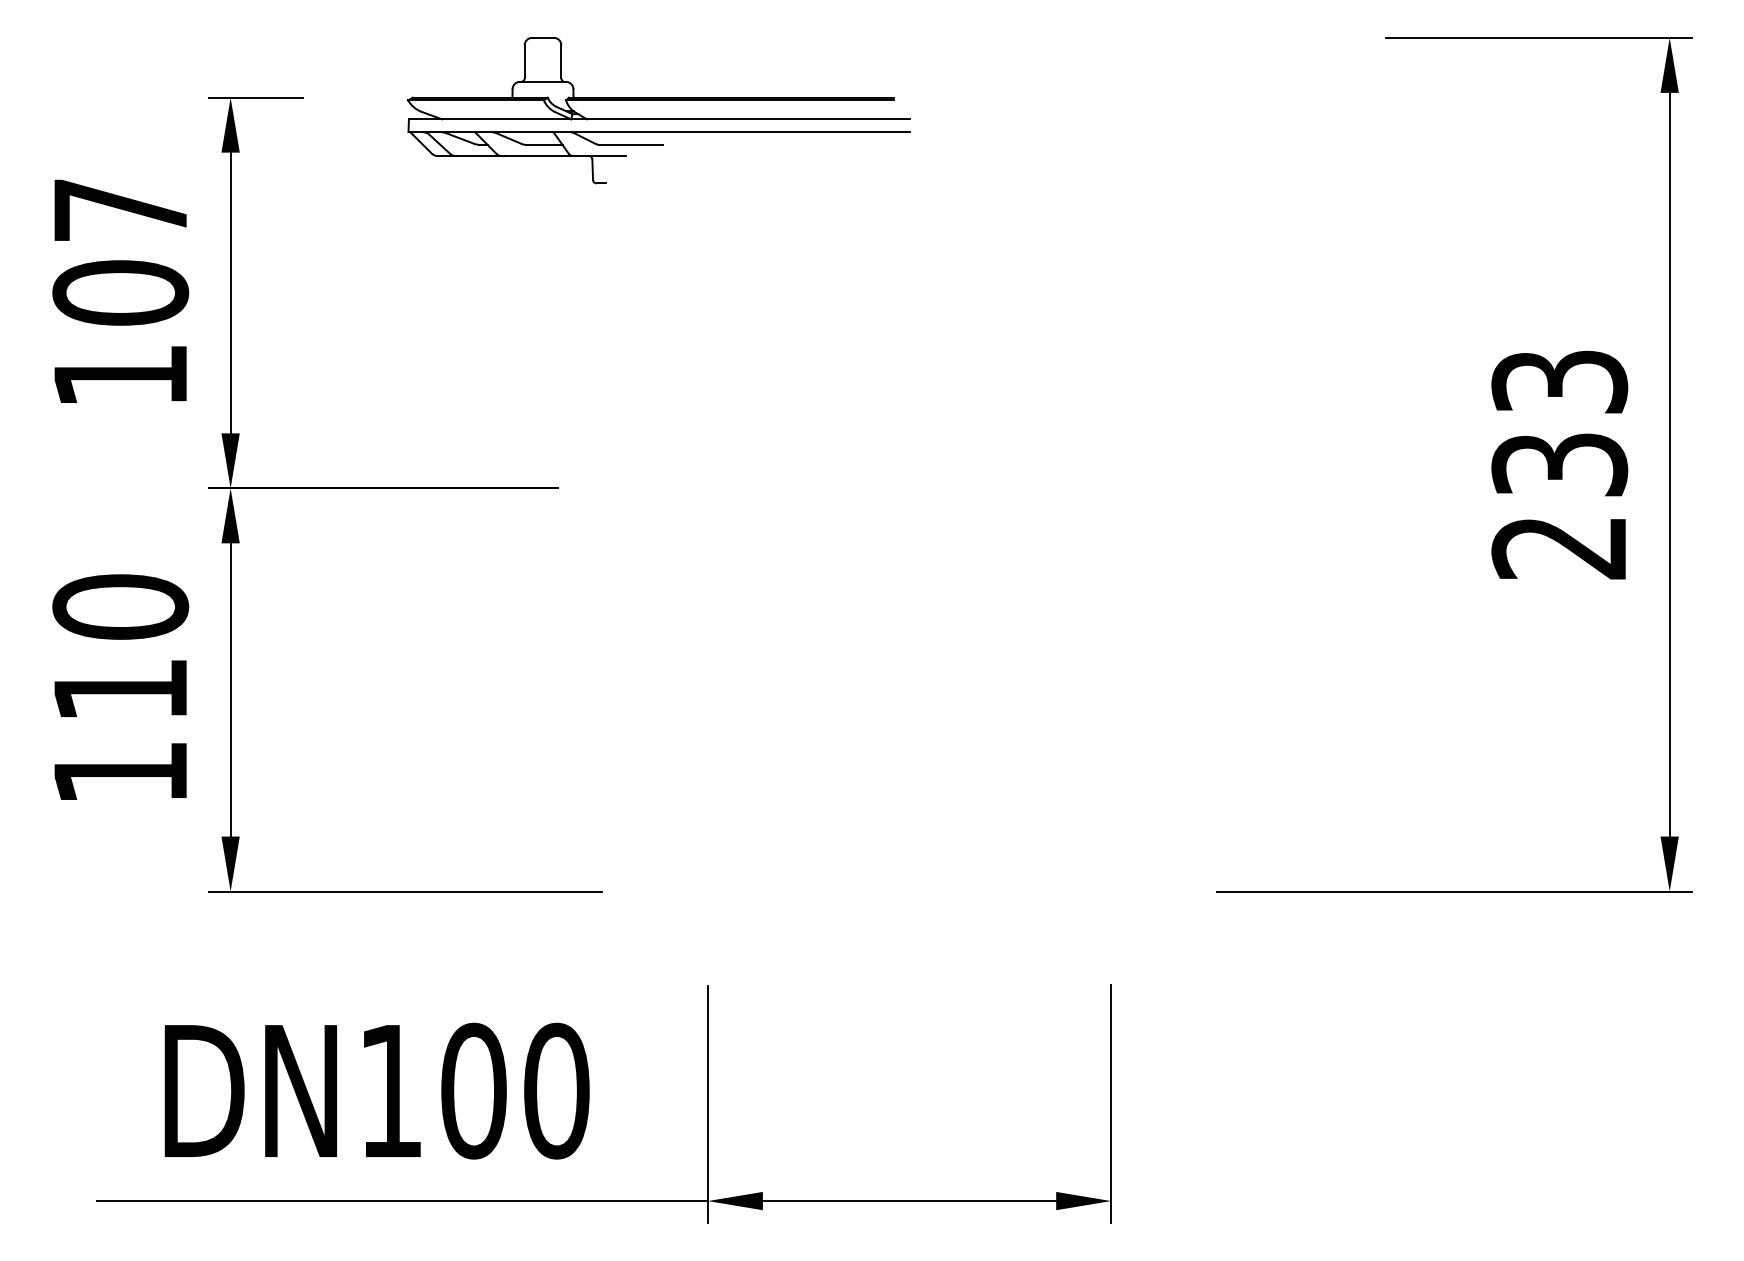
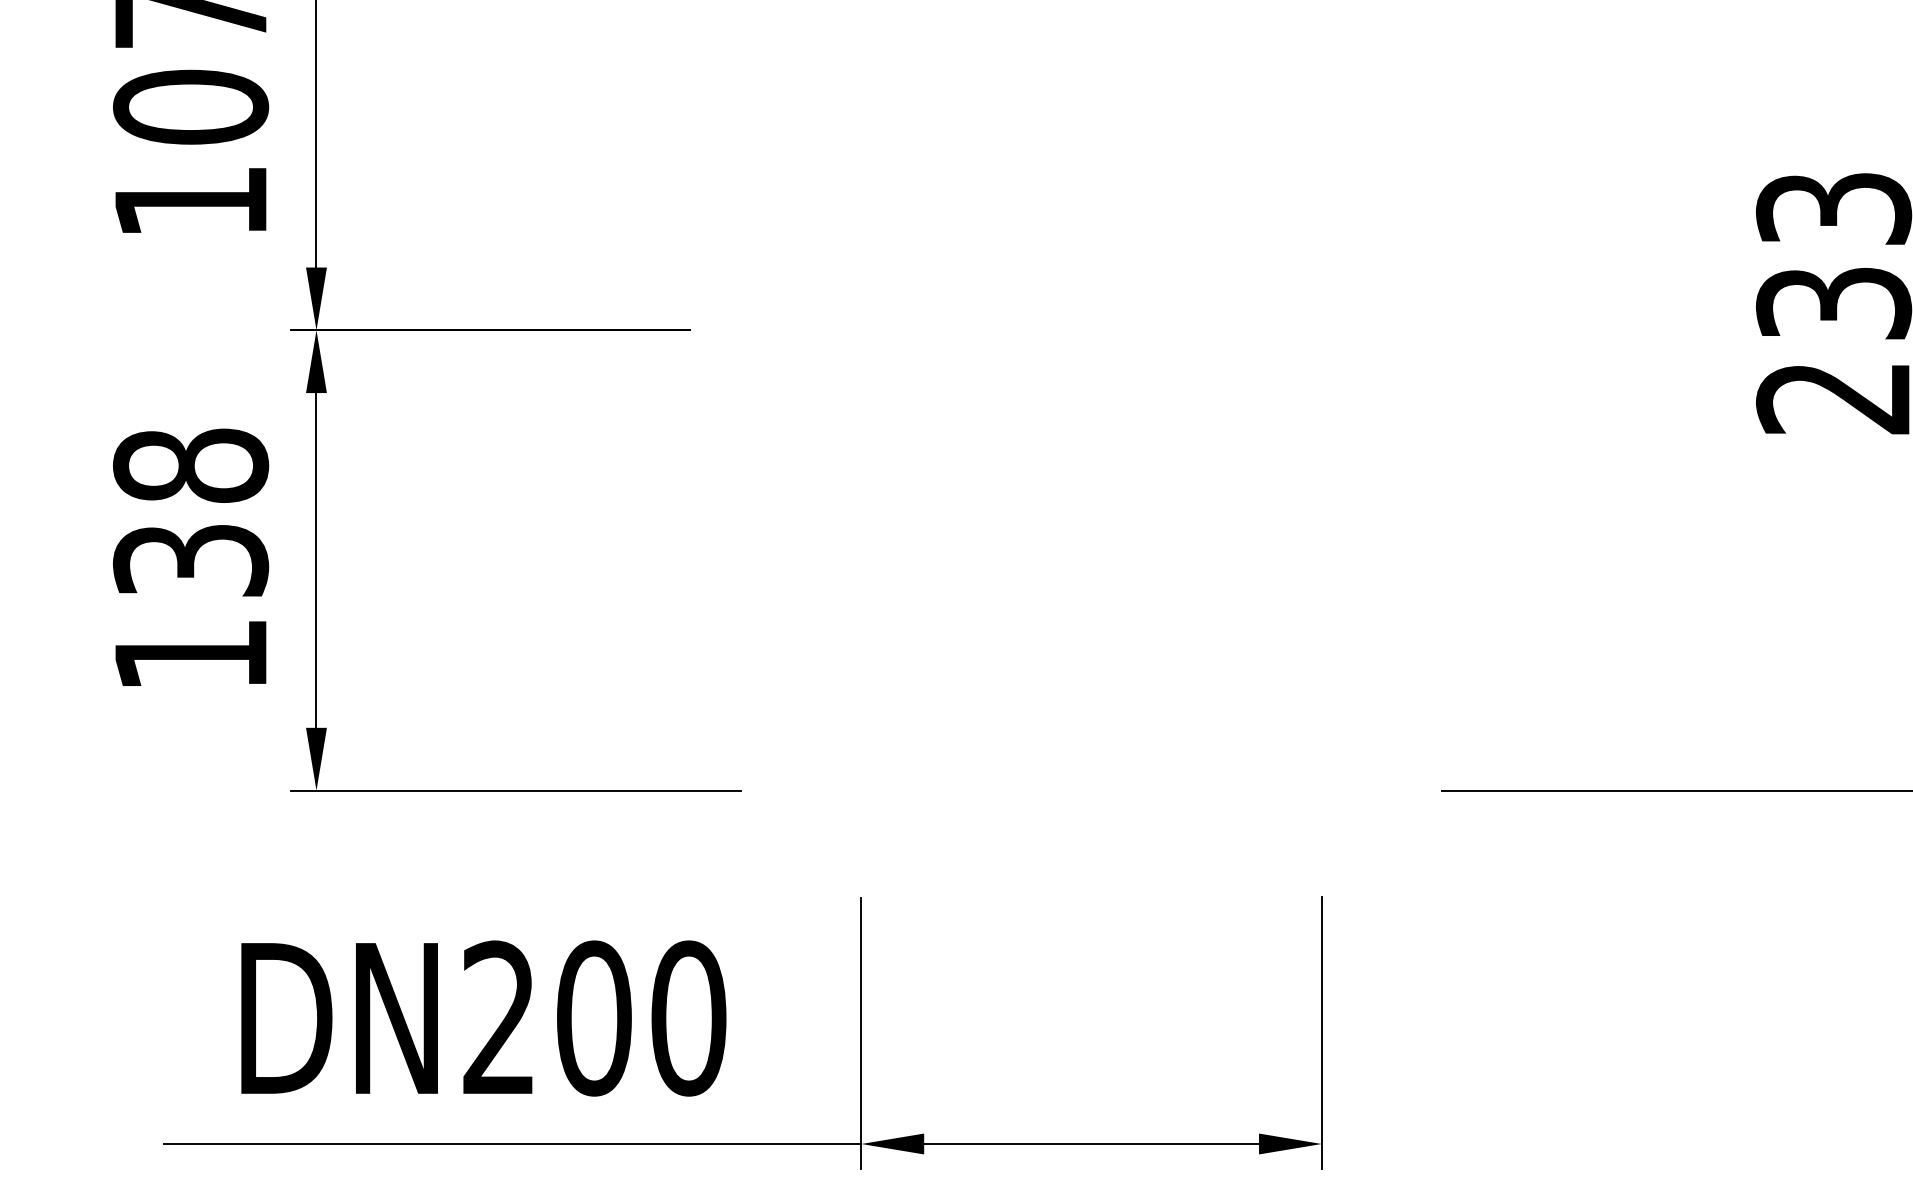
text: (120, 647) -> (190, 511), 110 -> 138
text: (389, 1089) -> (497, 1016), DN100 -> DN200

